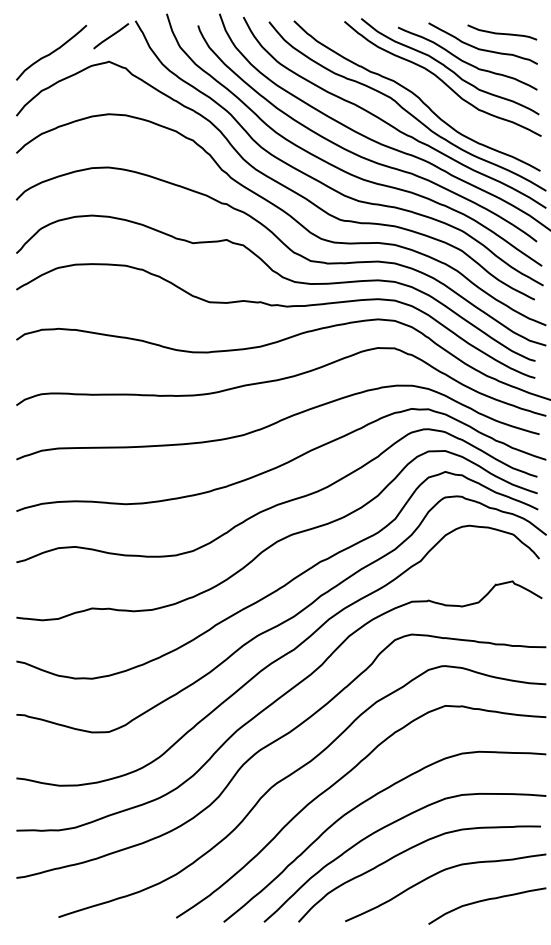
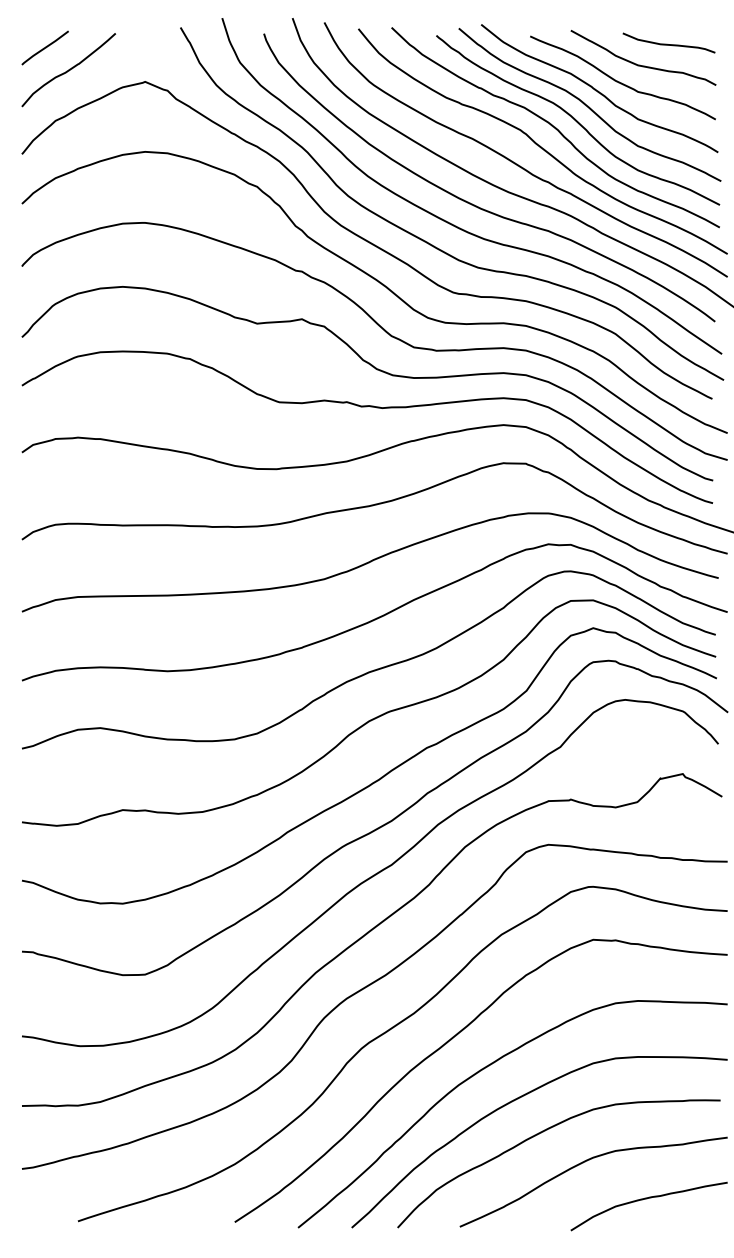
line: (110, 35) -> (44, 47), moved
curve: (433, 90) -> (577, 120), added

